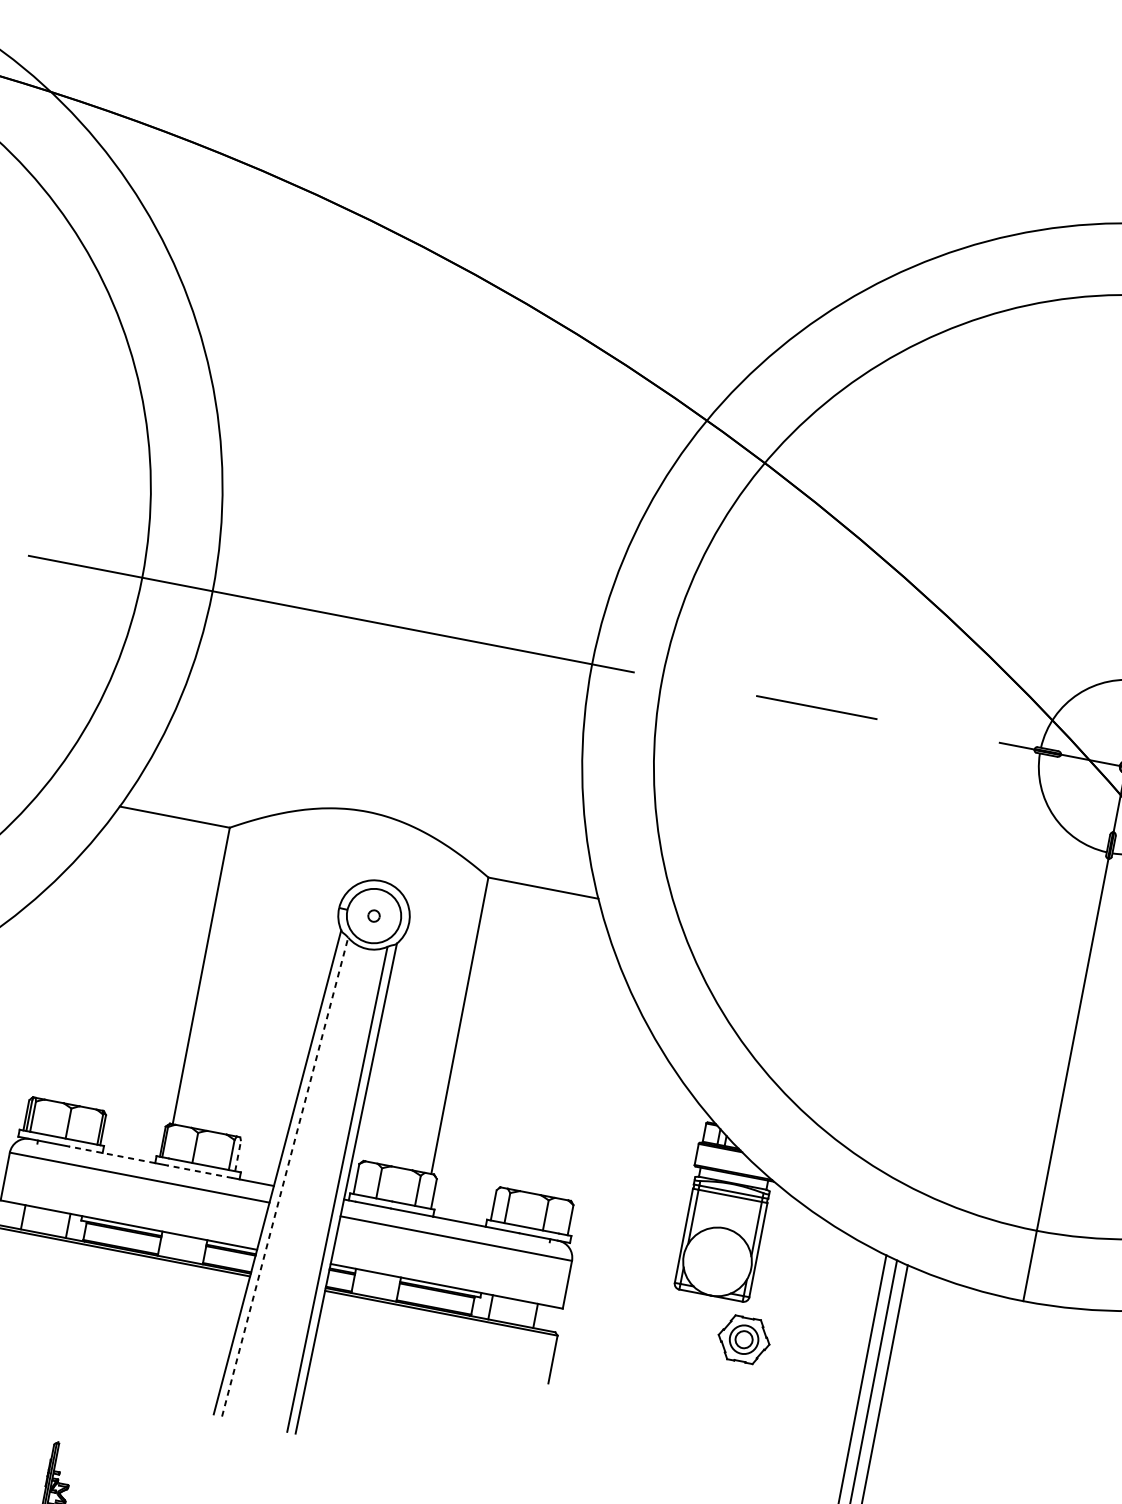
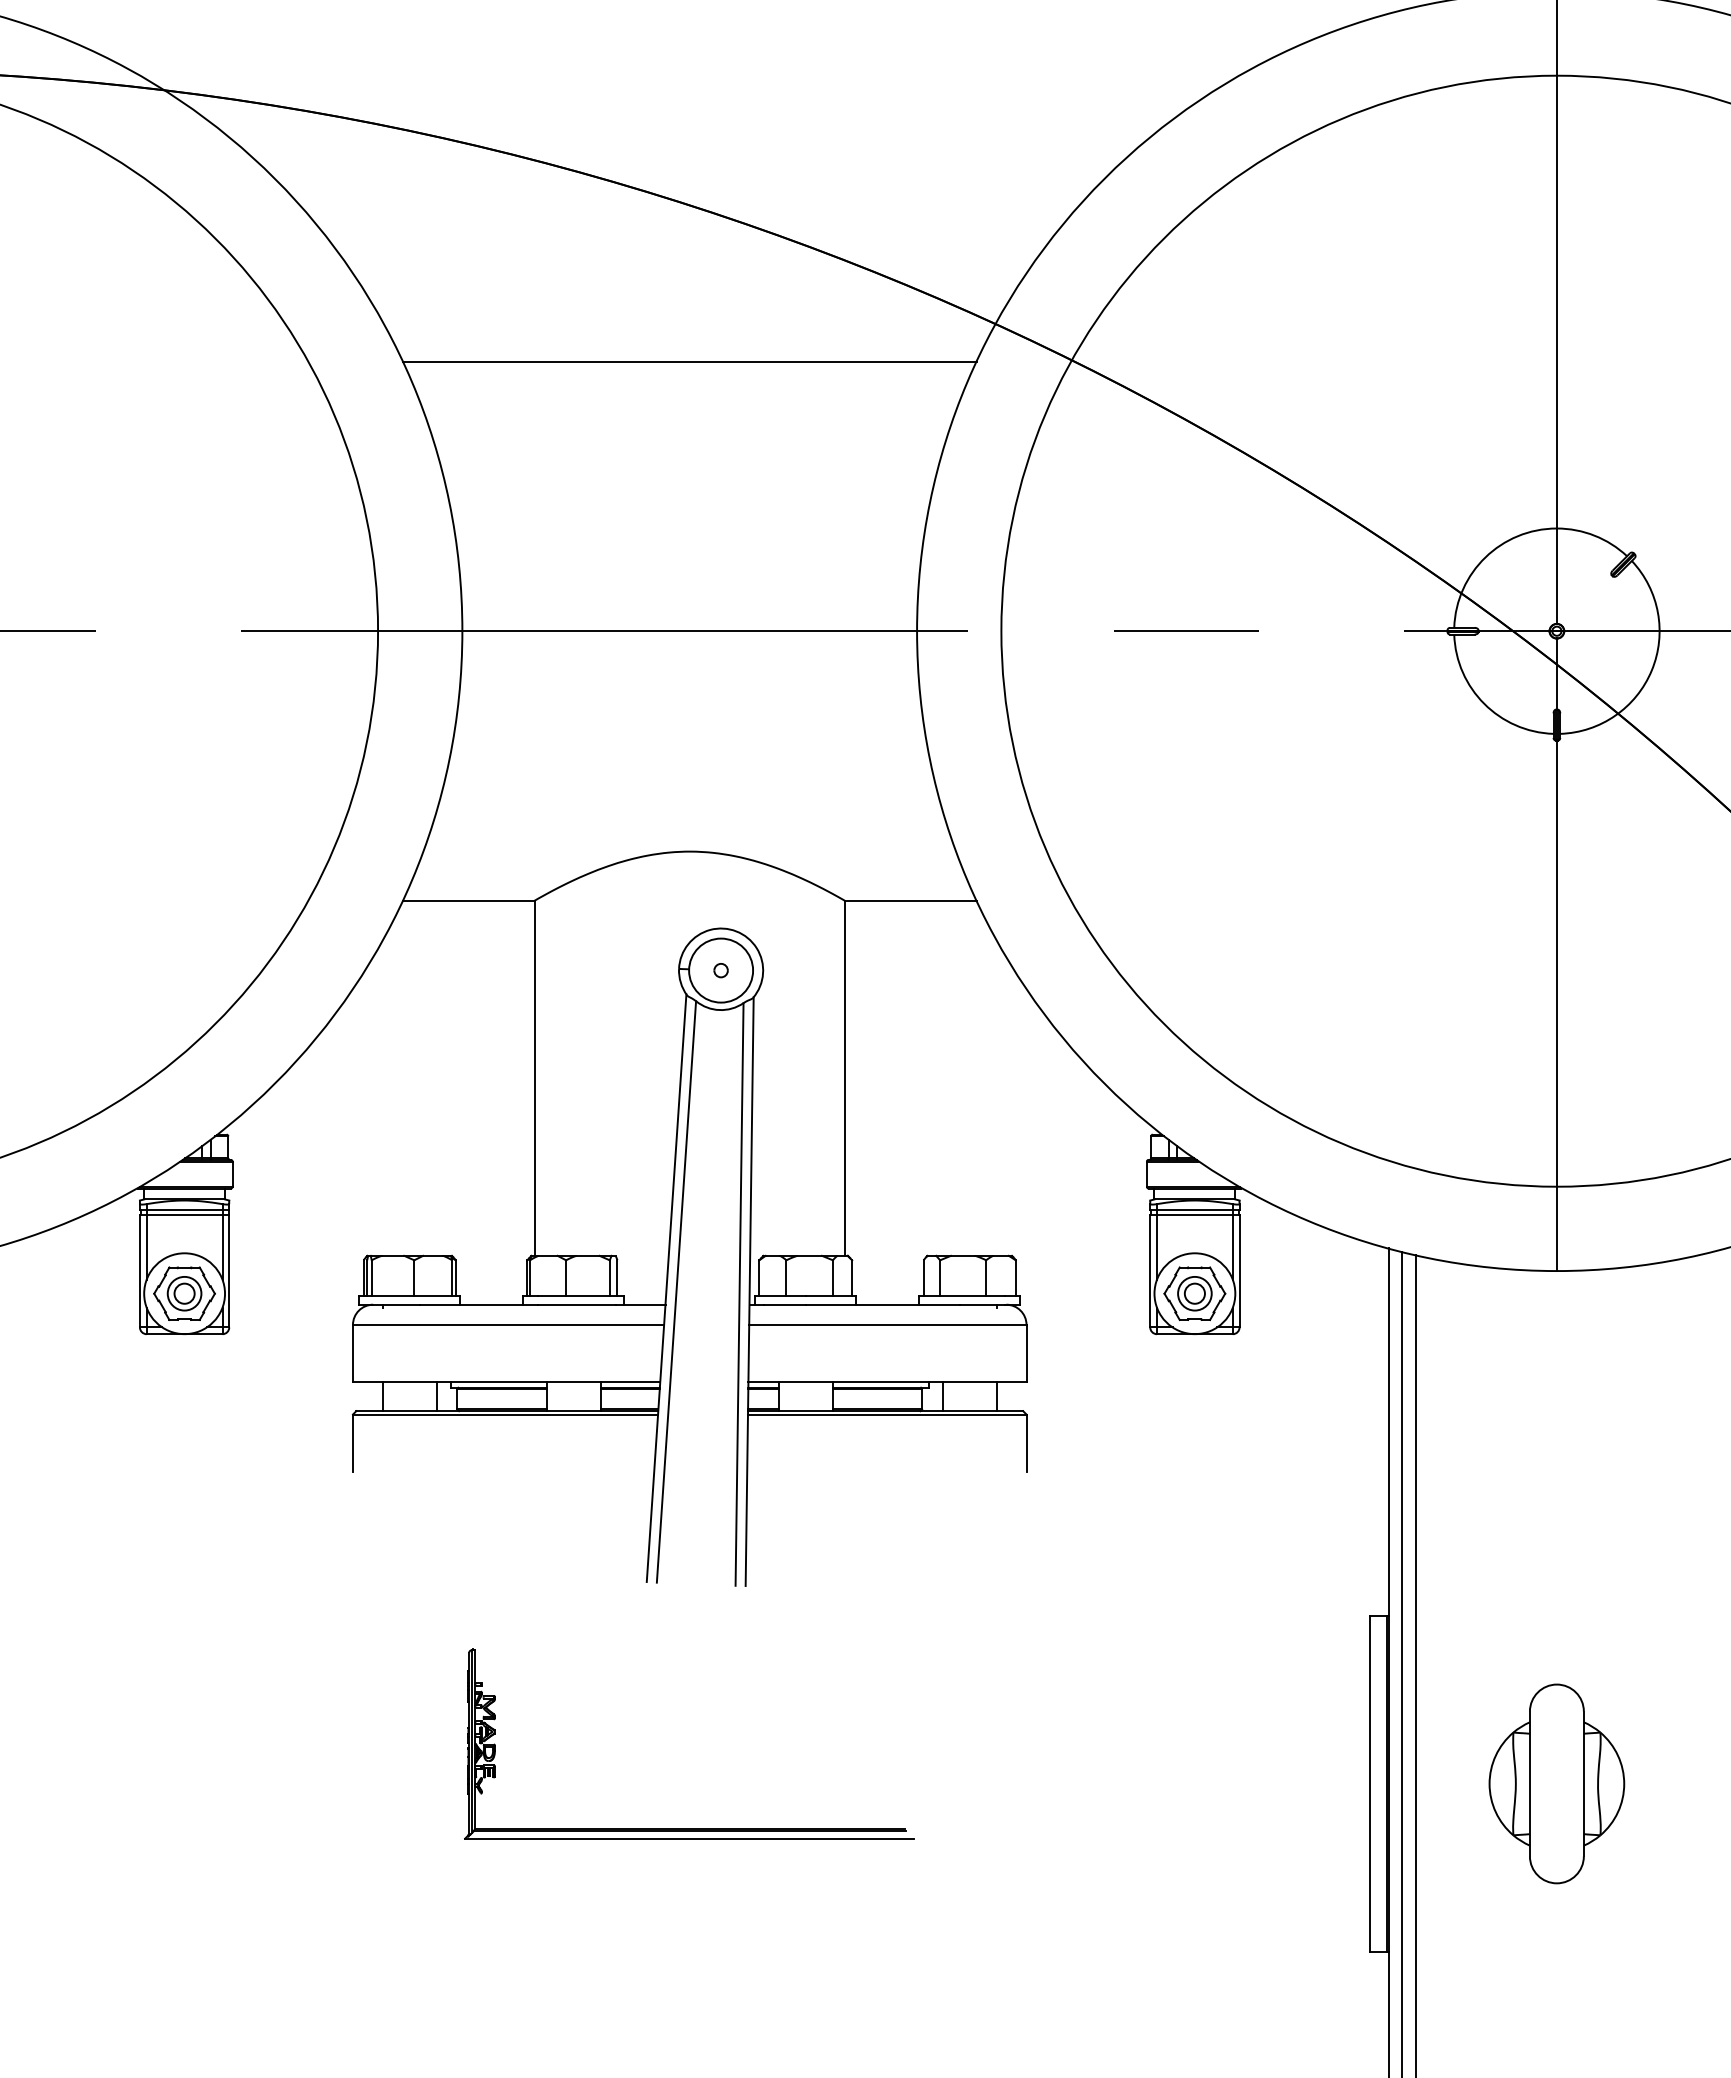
line: (445, 402) -> (689, 361), added
line: (112, 1154) -> (471, 1304), dashed -> solid
line: (238, 1155) -> (617, 1277), dashed -> solid
line: (199, 1171) -> (576, 1304), dashed -> solid
line: (285, 1176) -> (676, 1291), dashed -> solid
part: (743, 1339) -> (1194, 1293), moved

